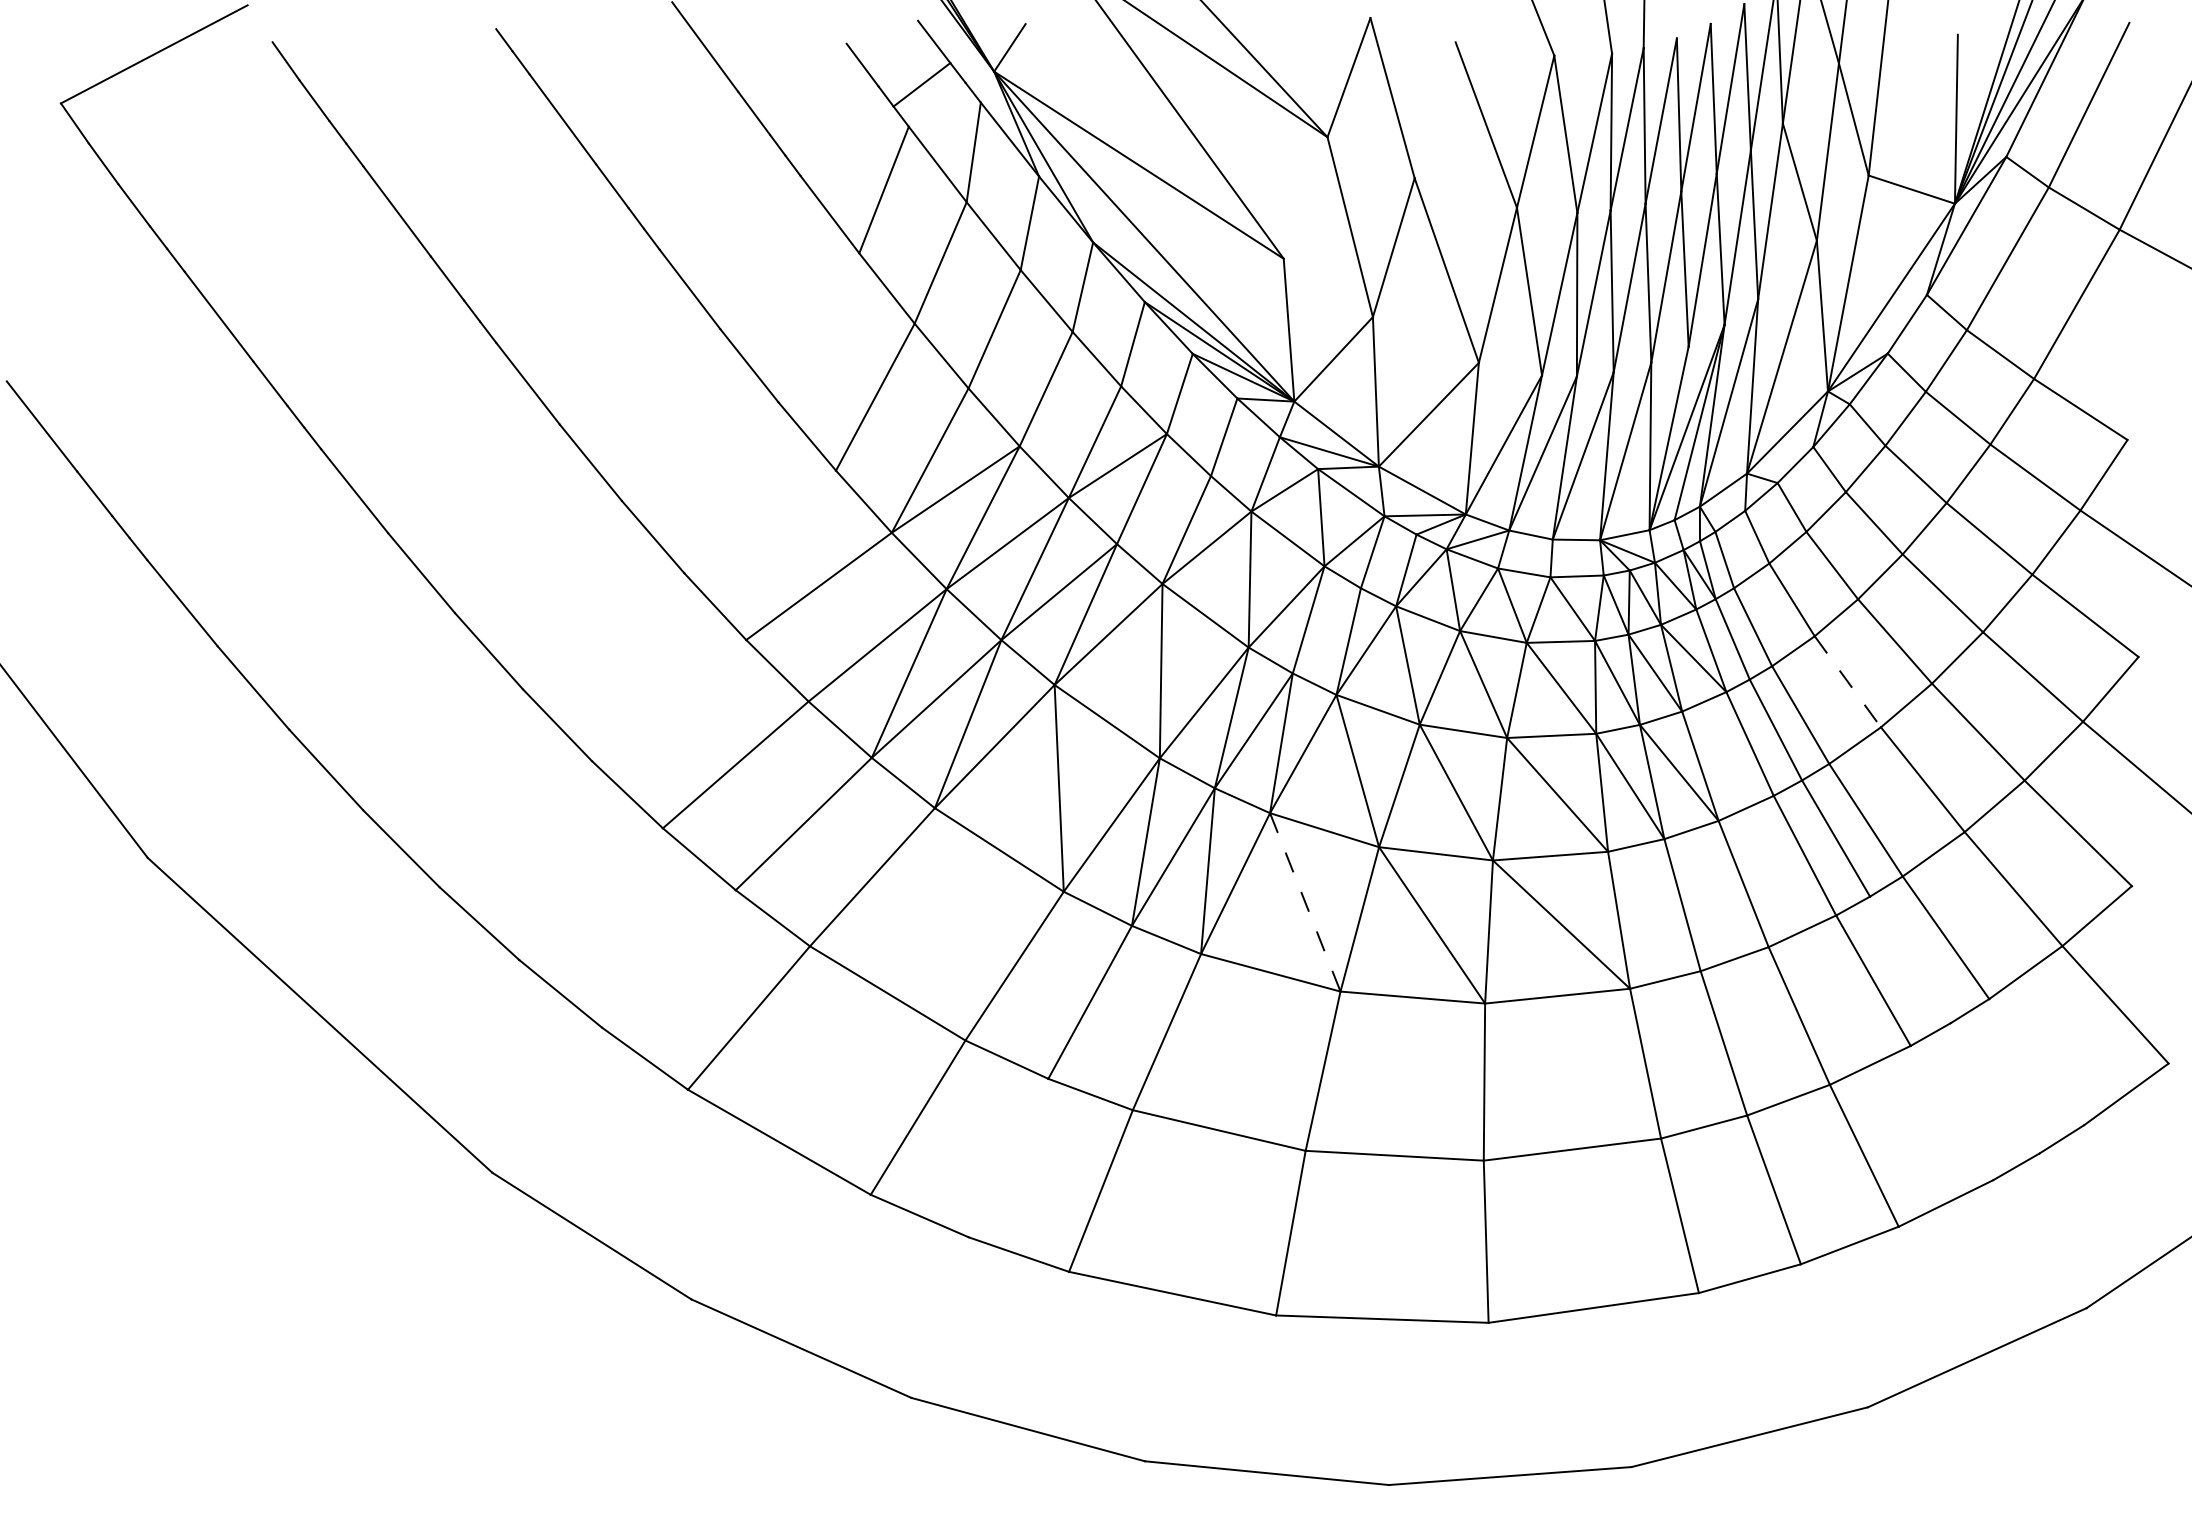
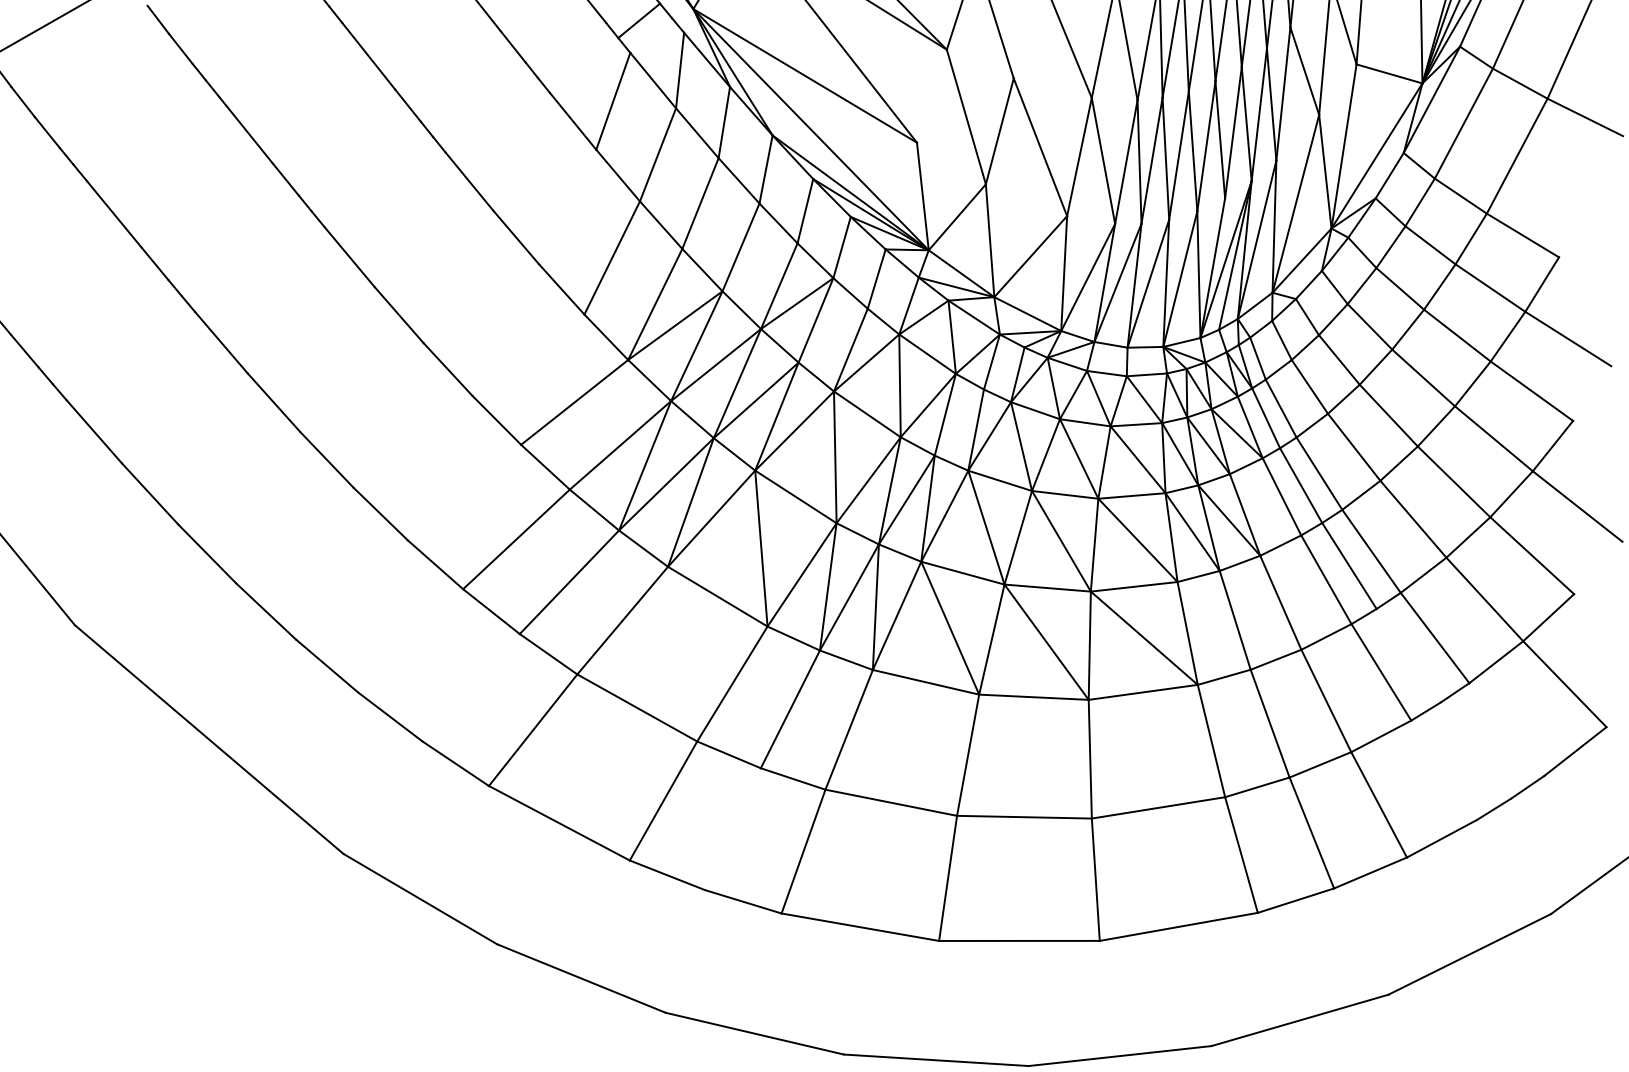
line: (1848, 682) -> (1354, 447), dashed -> solid
line: (1305, 902) -> (950, 628), dashed -> solid

